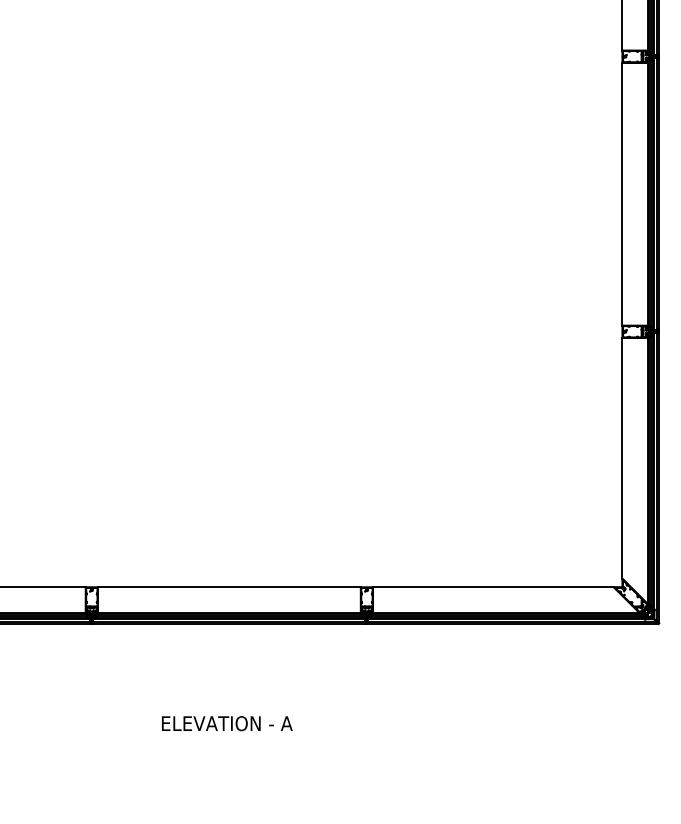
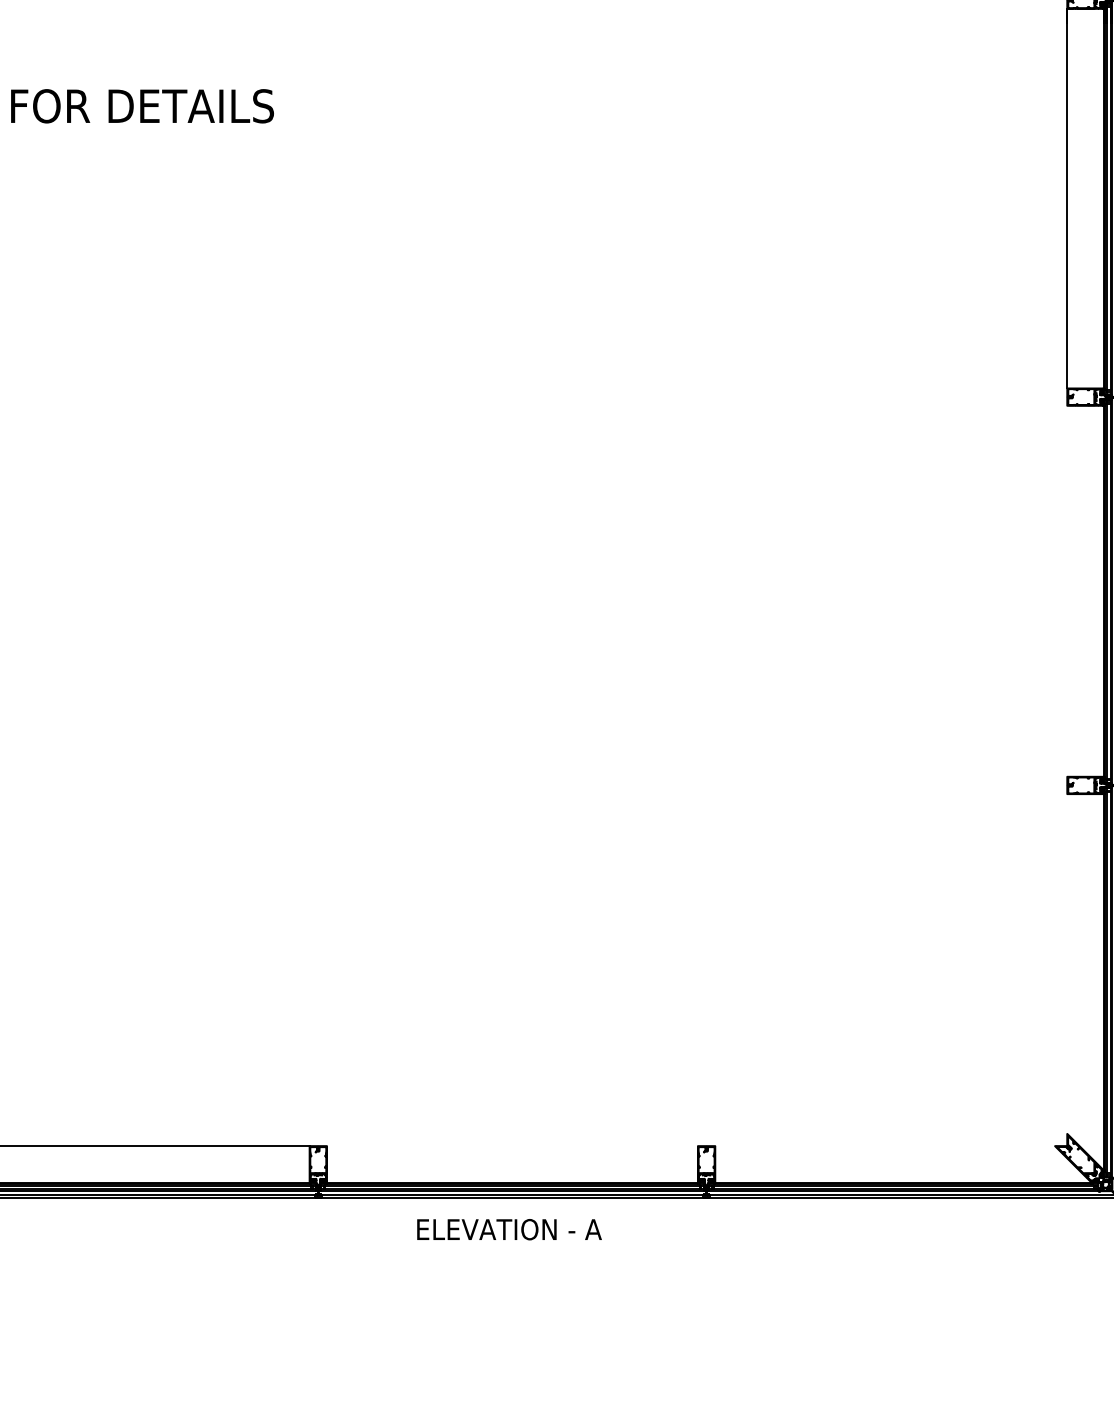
line: (622, 193) -> (1067, 590), removed
line: (622, 458) -> (1067, 964), removed
line: (228, 587) -> (511, 1146), removed
line: (493, 587) -> (885, 1146), removed
text: (227, 723) -> (509, 1229), moved

